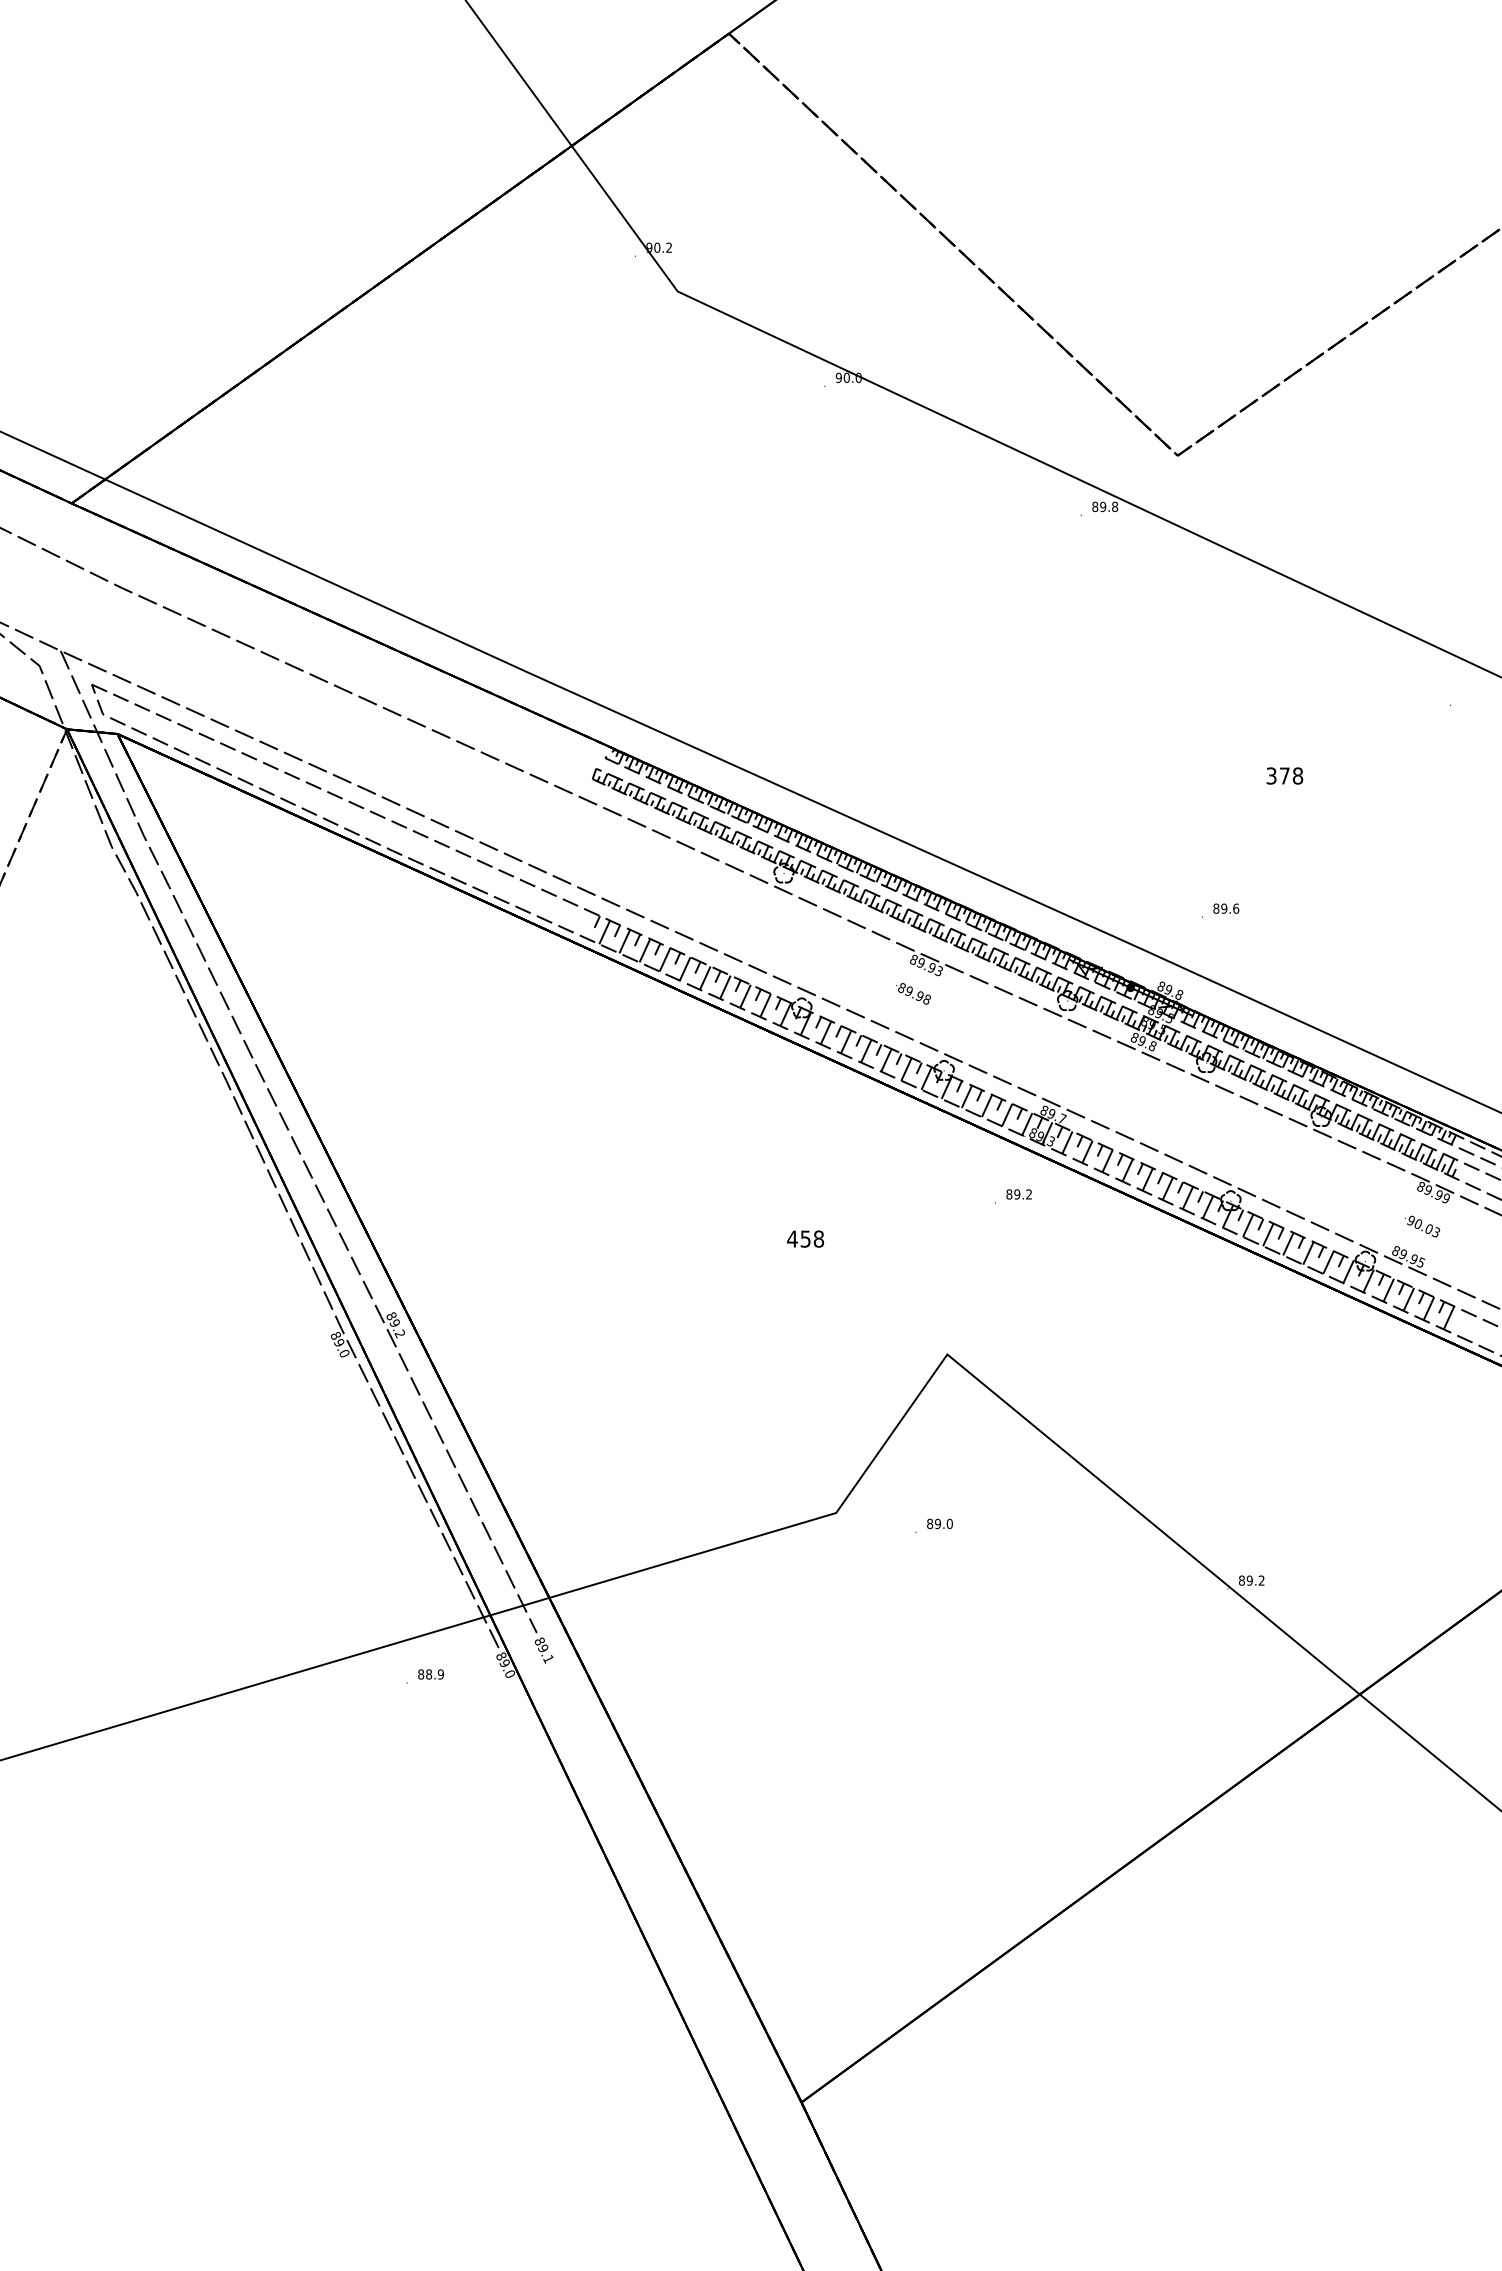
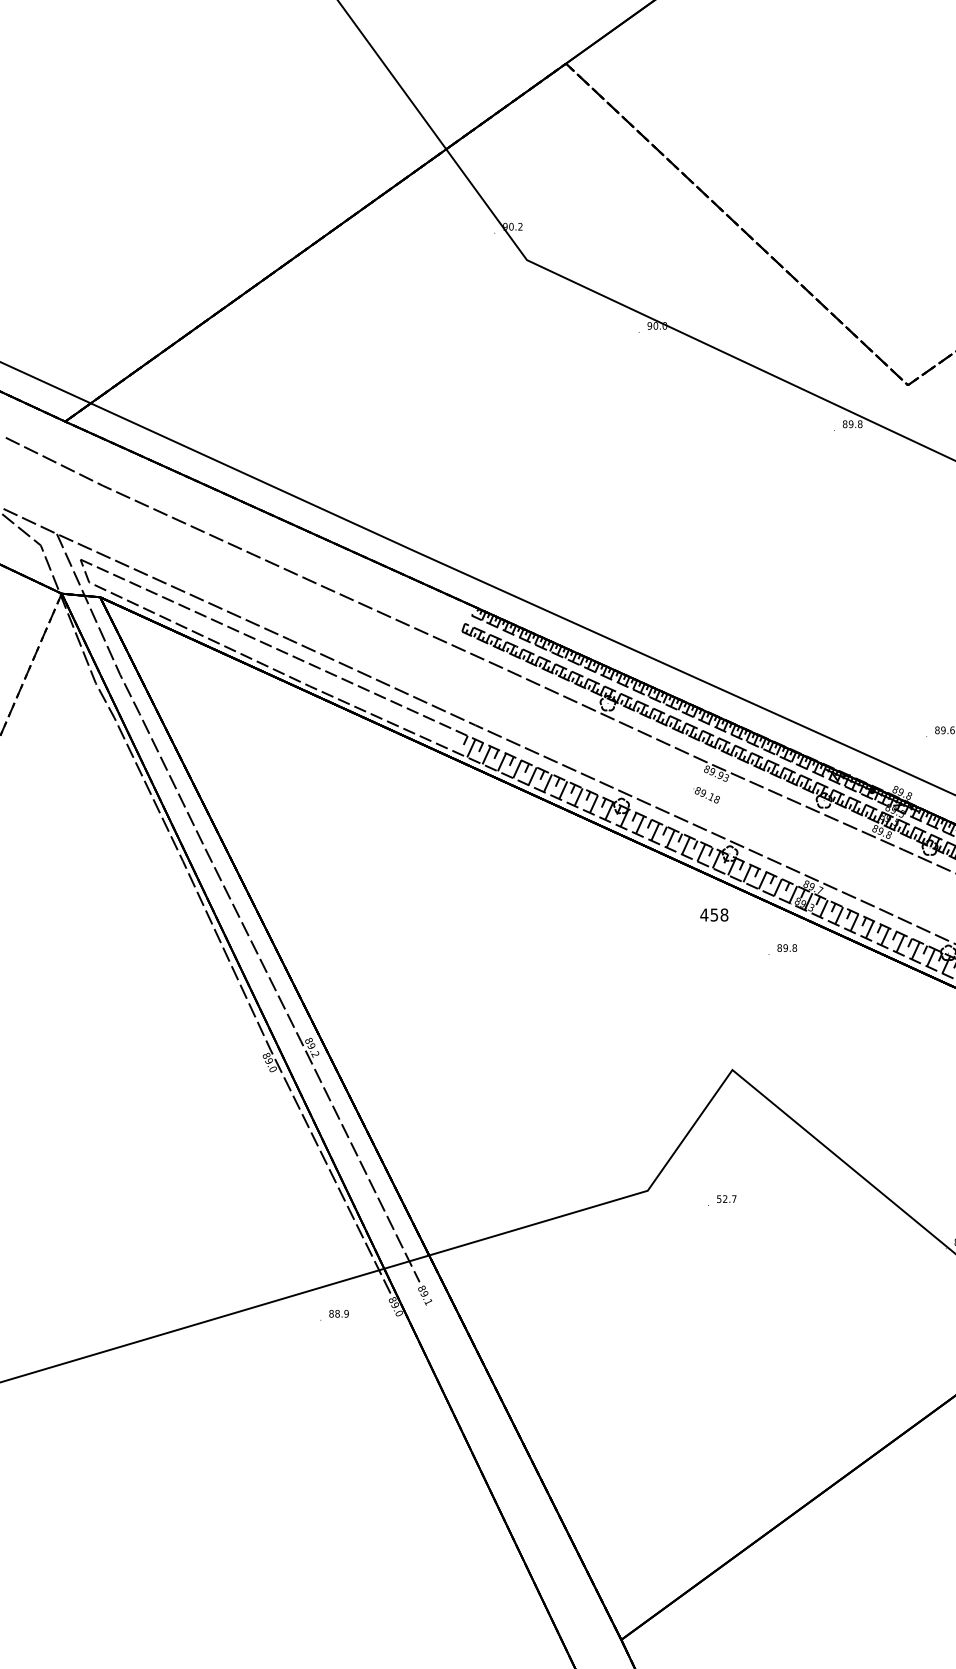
text: (919, 996) -> (711, 797), 89.98 -> 89.18
text: (1029, 1194) -> (795, 948), 89.2 -> 89.8
text: (805, 1238) -> (714, 914), moved
text: (939, 1523) -> (726, 1198), 89.0 -> 52.7

